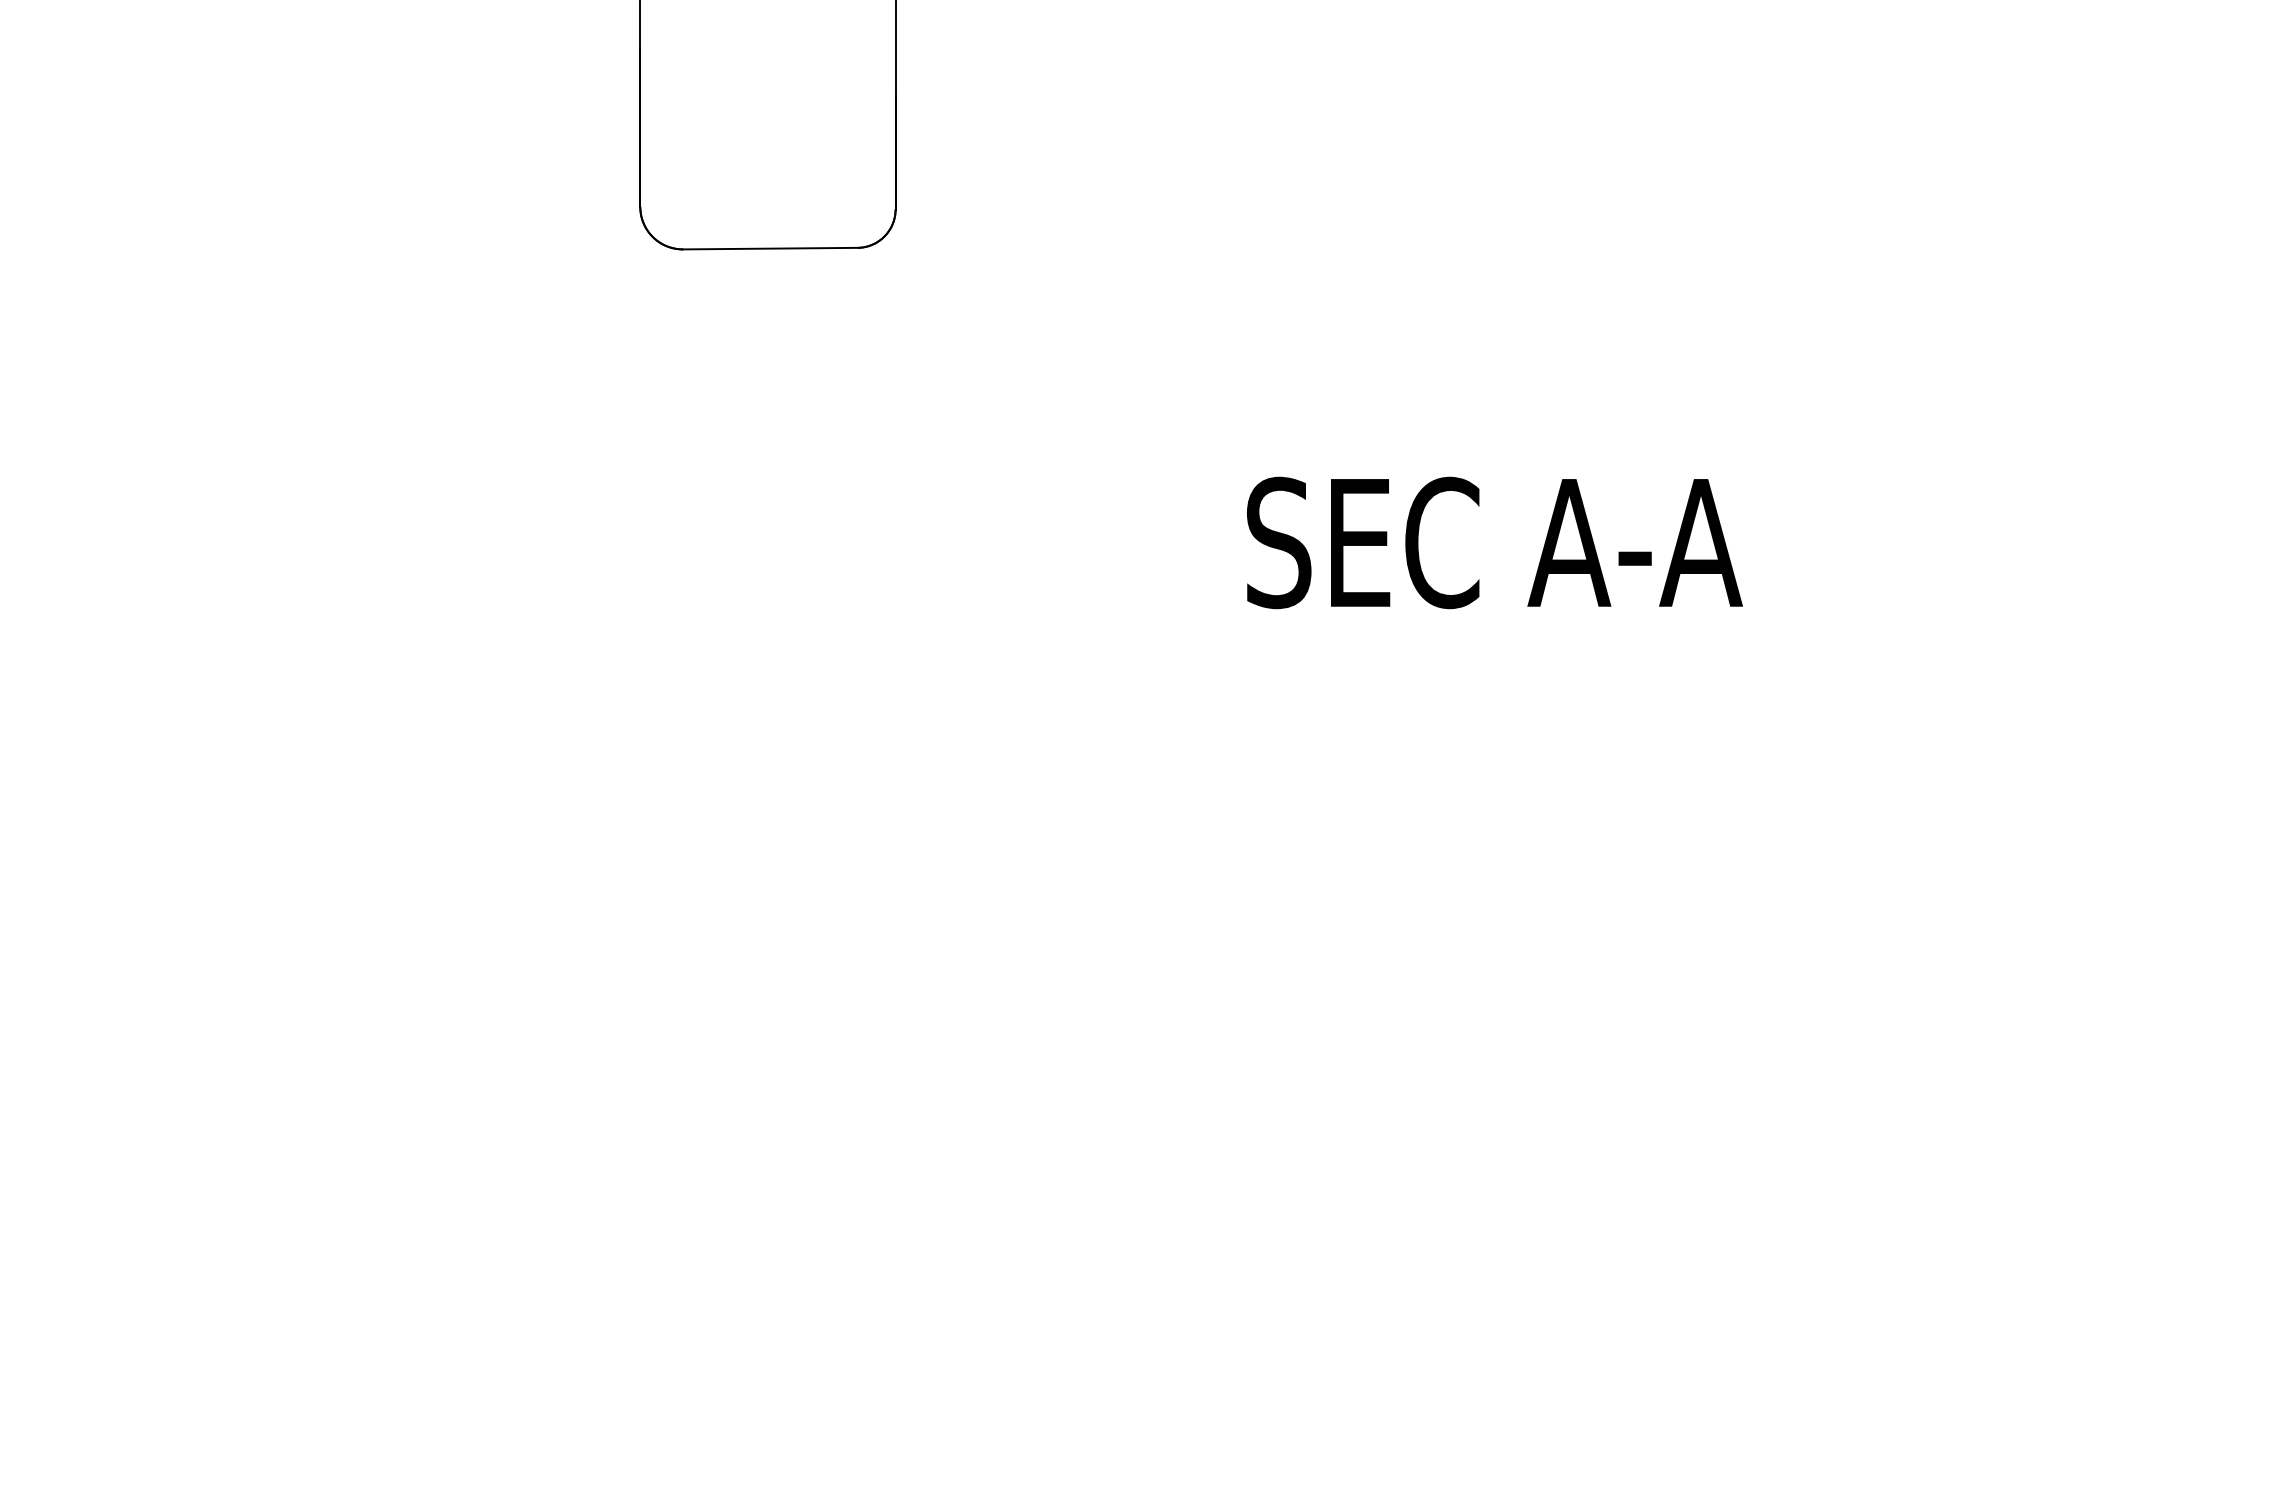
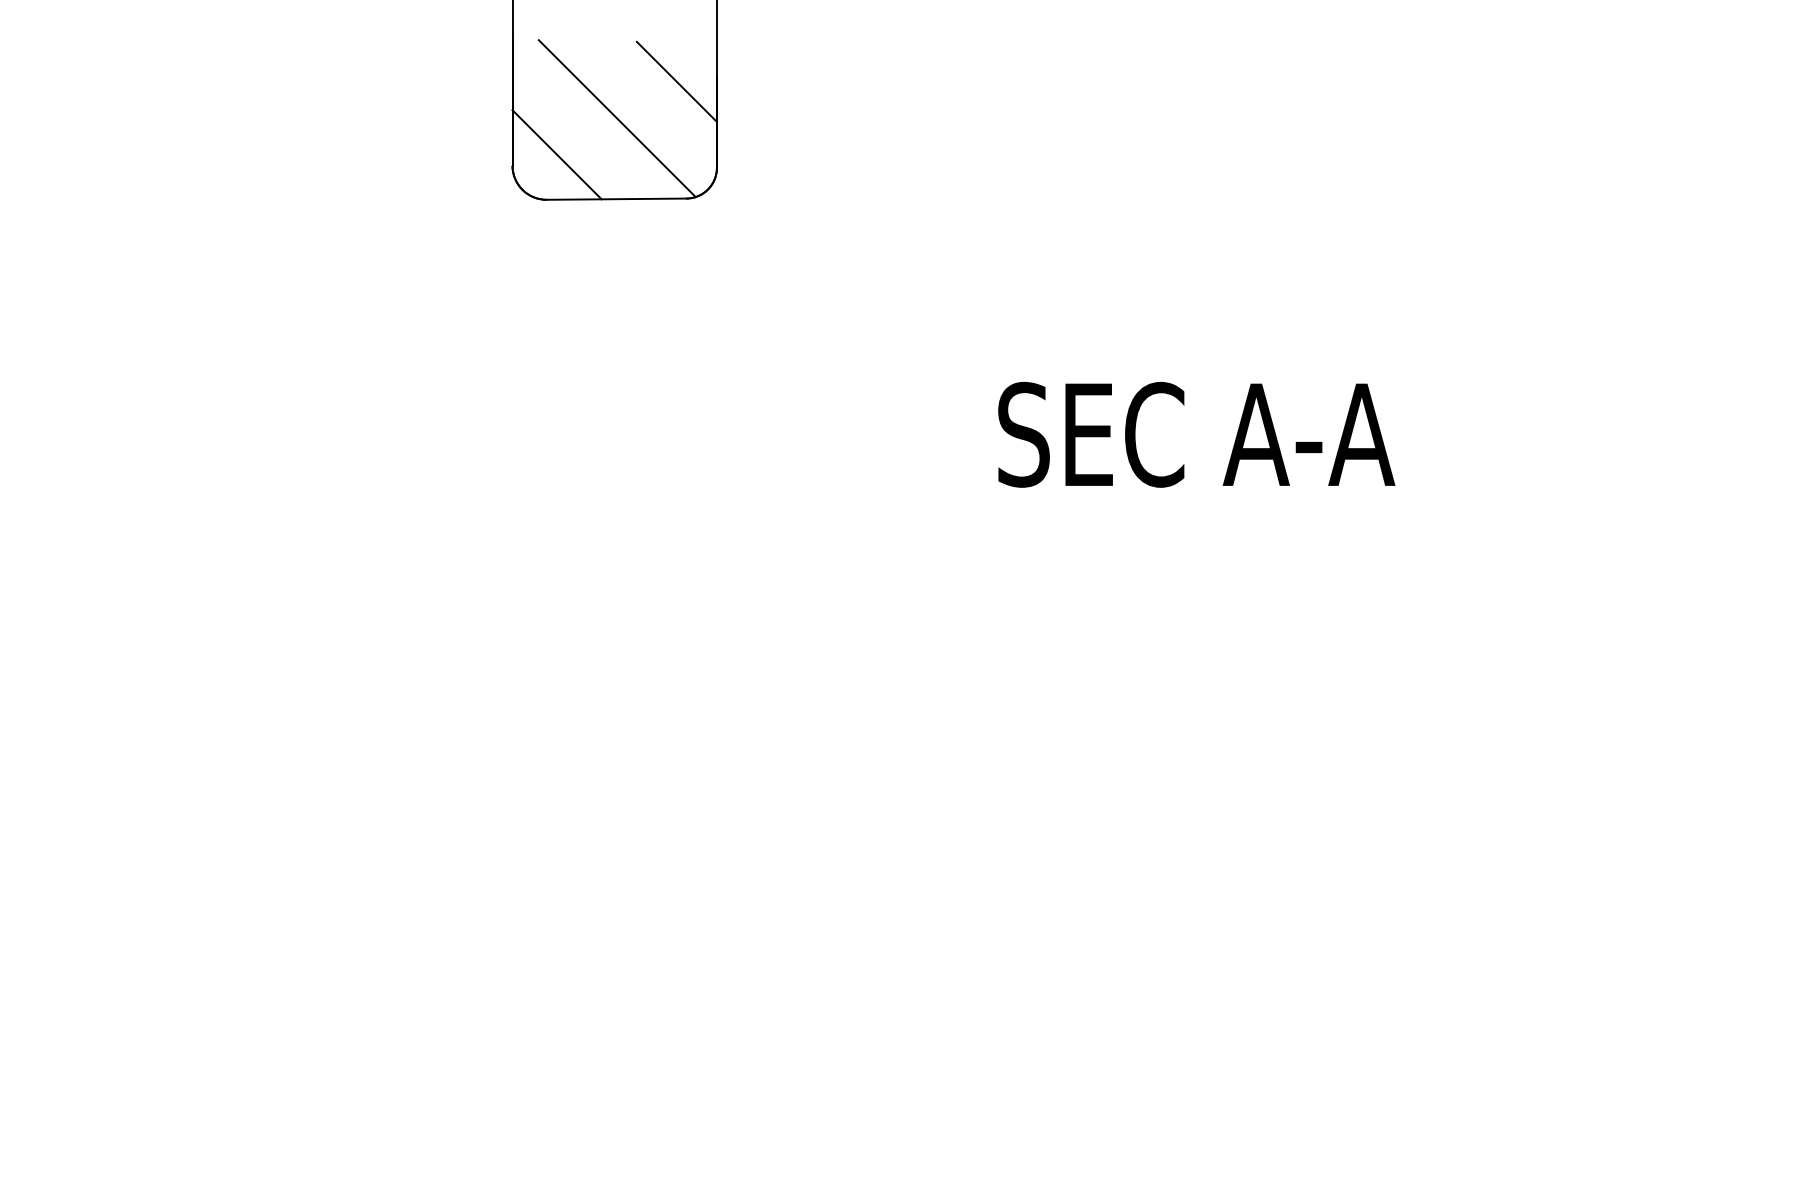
line: (845, 101) -> (676, 81), added
line: (770, 147) -> (616, 118), added
line: (695, 192) -> (556, 154), added

